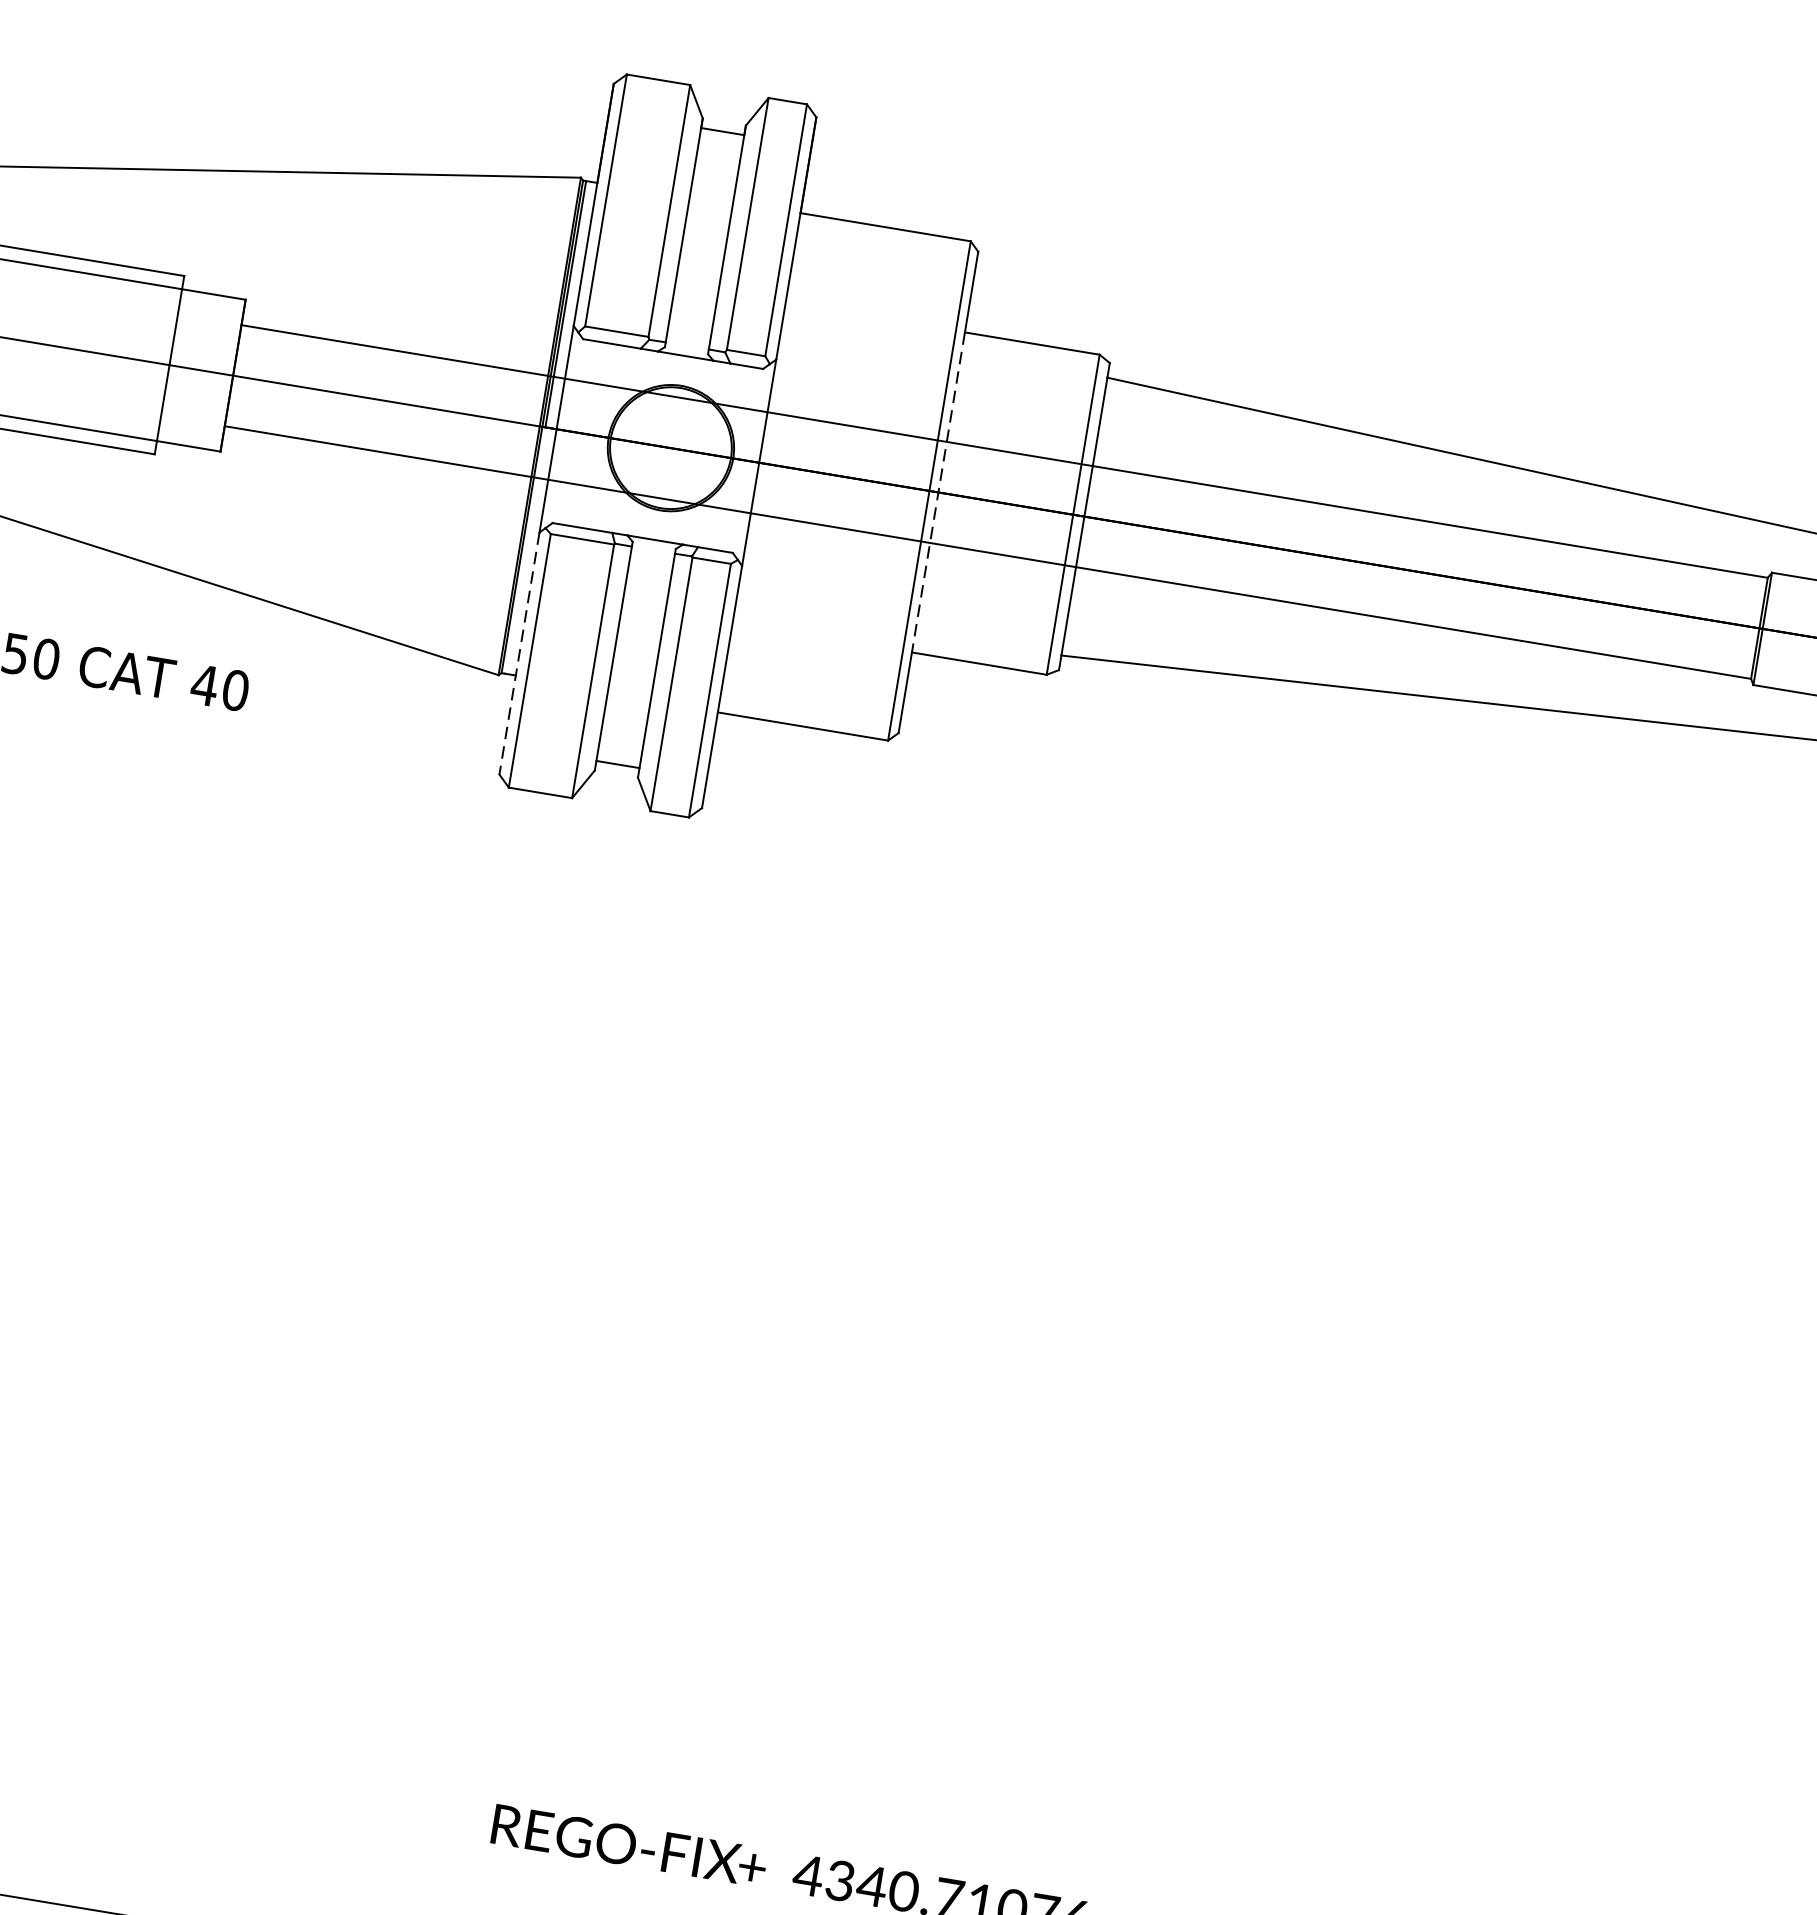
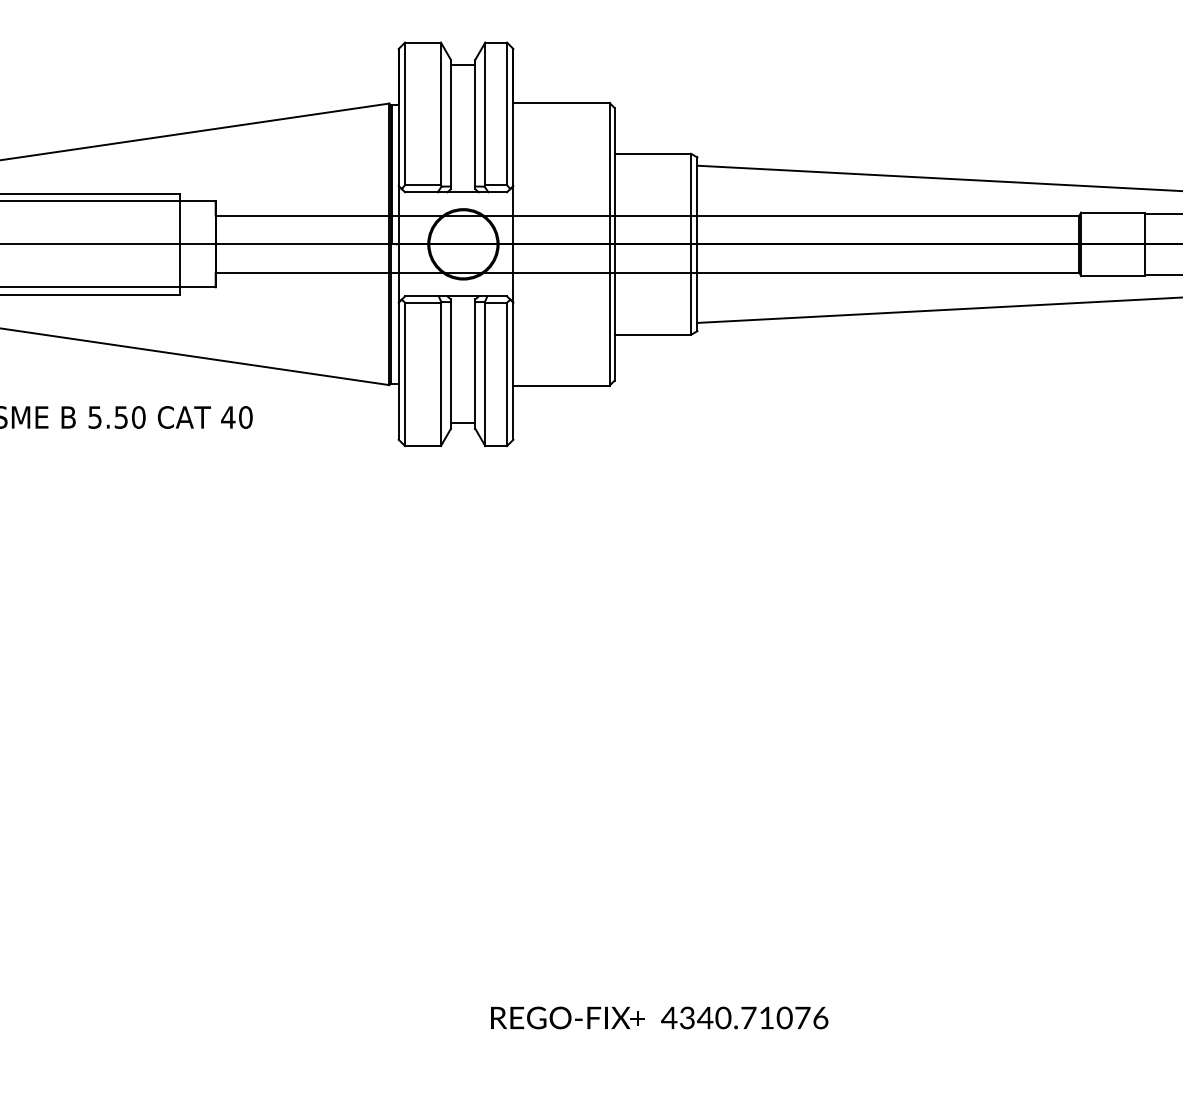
line: (937, 492) -> (614, 244), dashed -> solid
line: (518, 653) -> (398, 371), dashed -> solid

